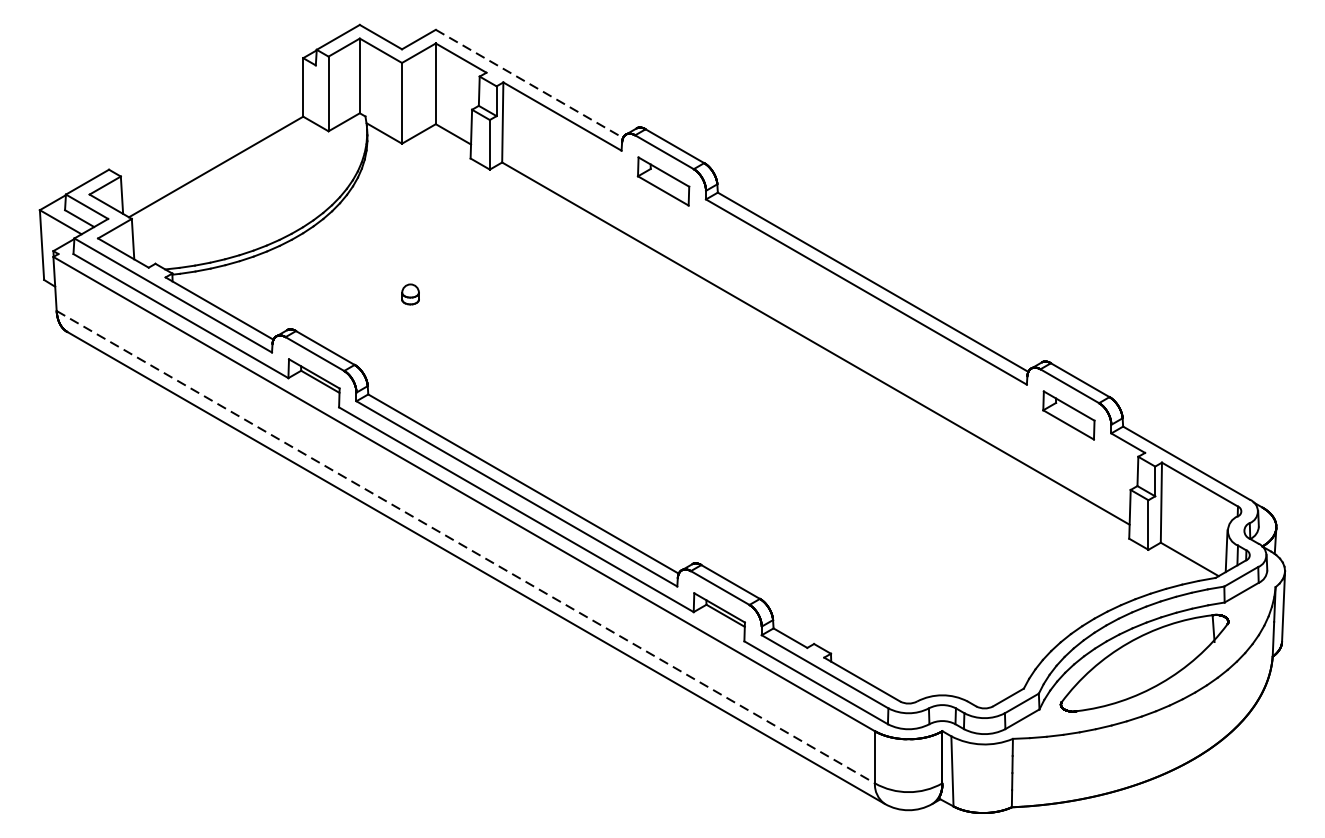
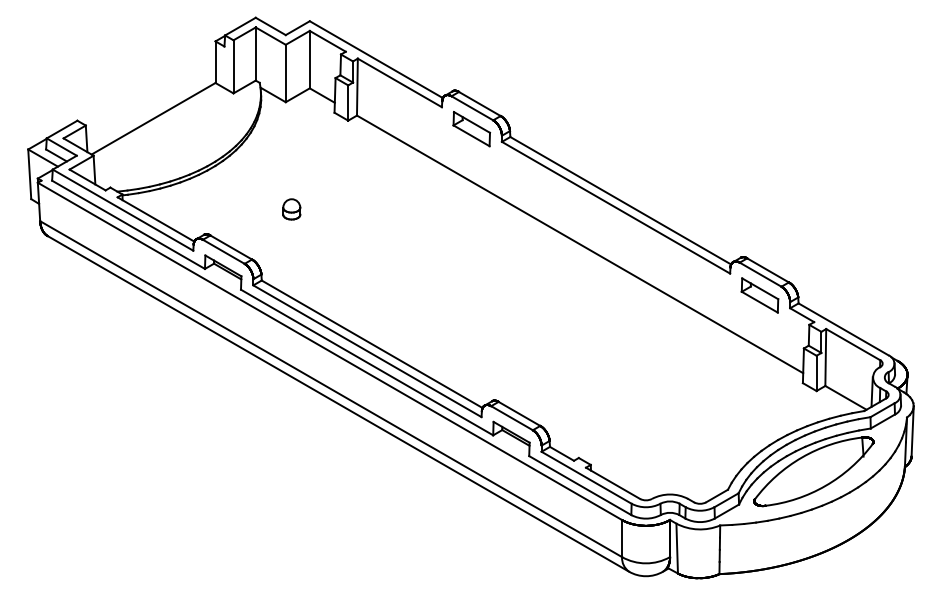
line: (529, 83) -> (376, 59), dashed -> solid
part: (410, 294) -> (291, 209), size x1.43
line: (466, 547) -> (331, 389), dashed -> solid

